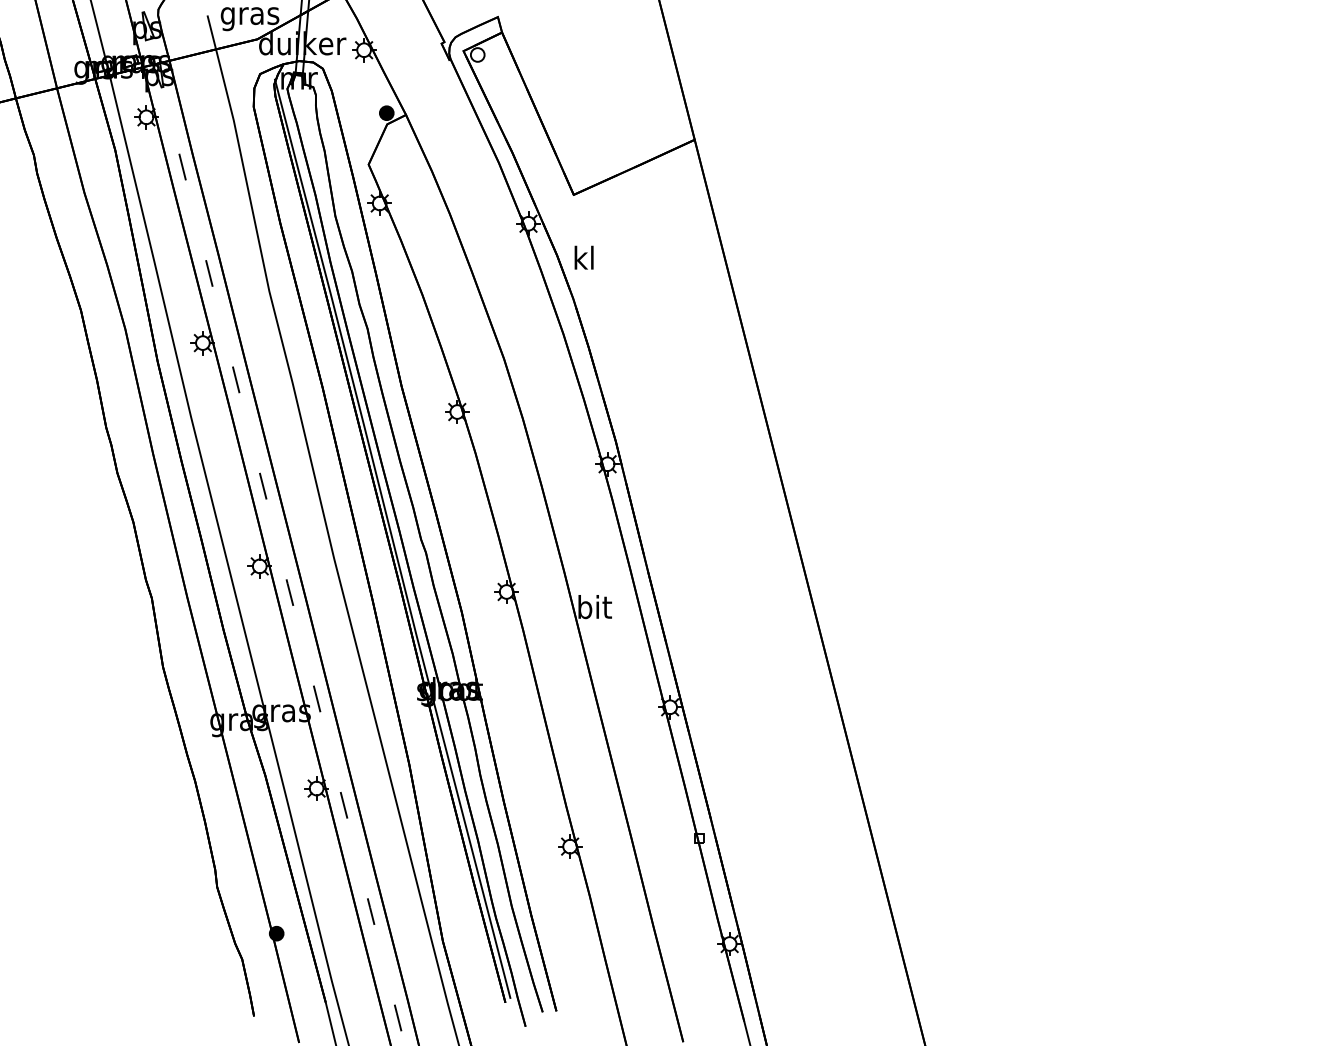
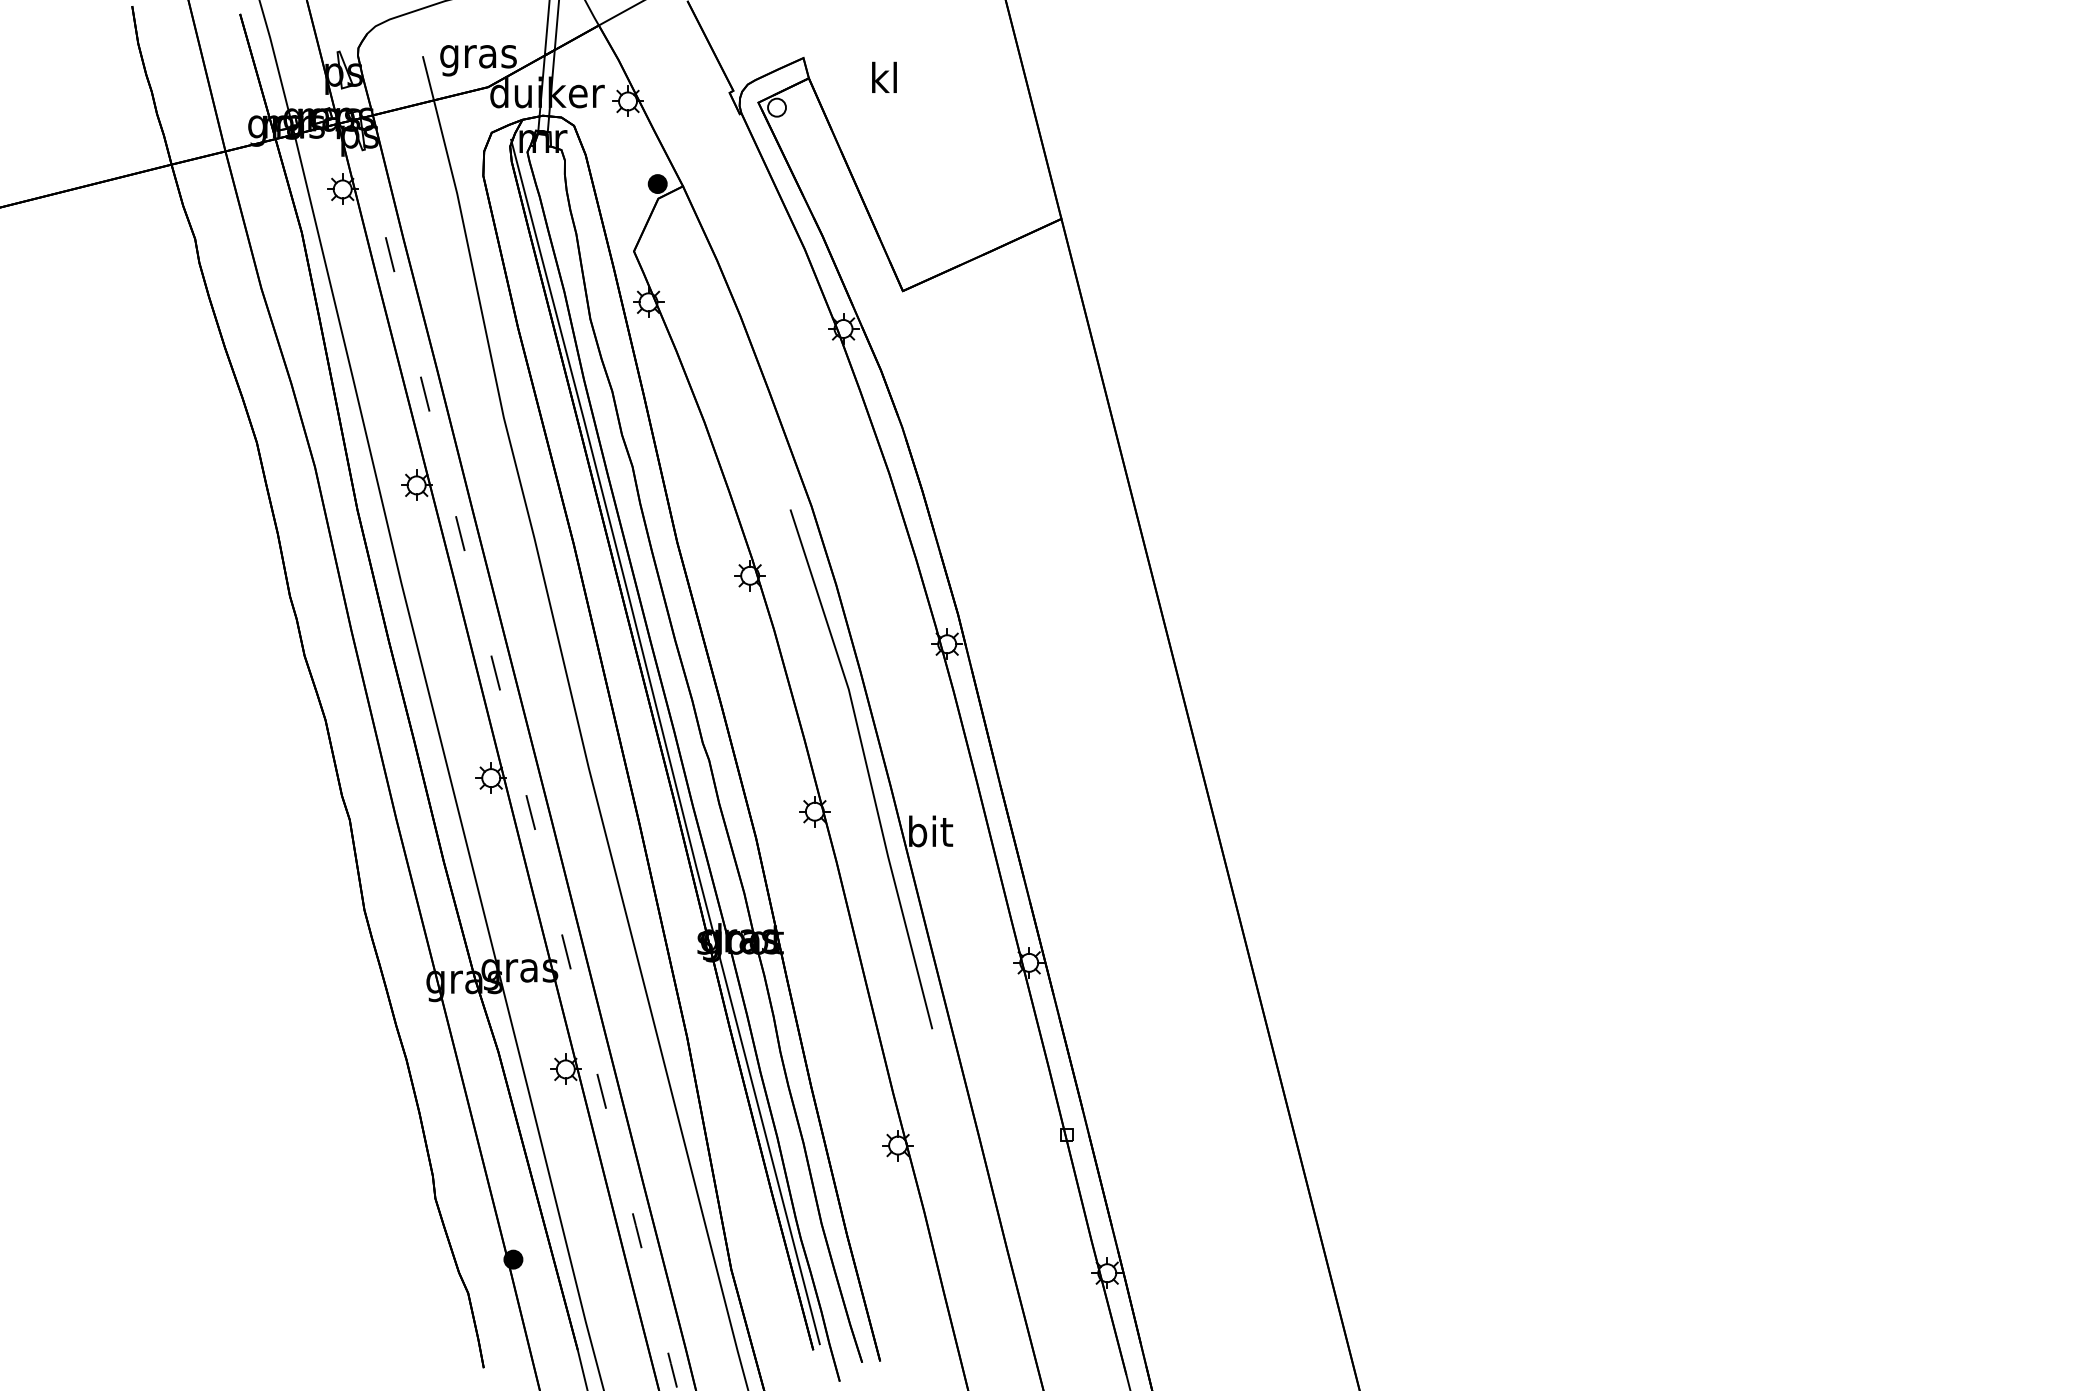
text: (584, 256) -> (884, 76), moved
line: (546, 559) -> (866, 769), added

